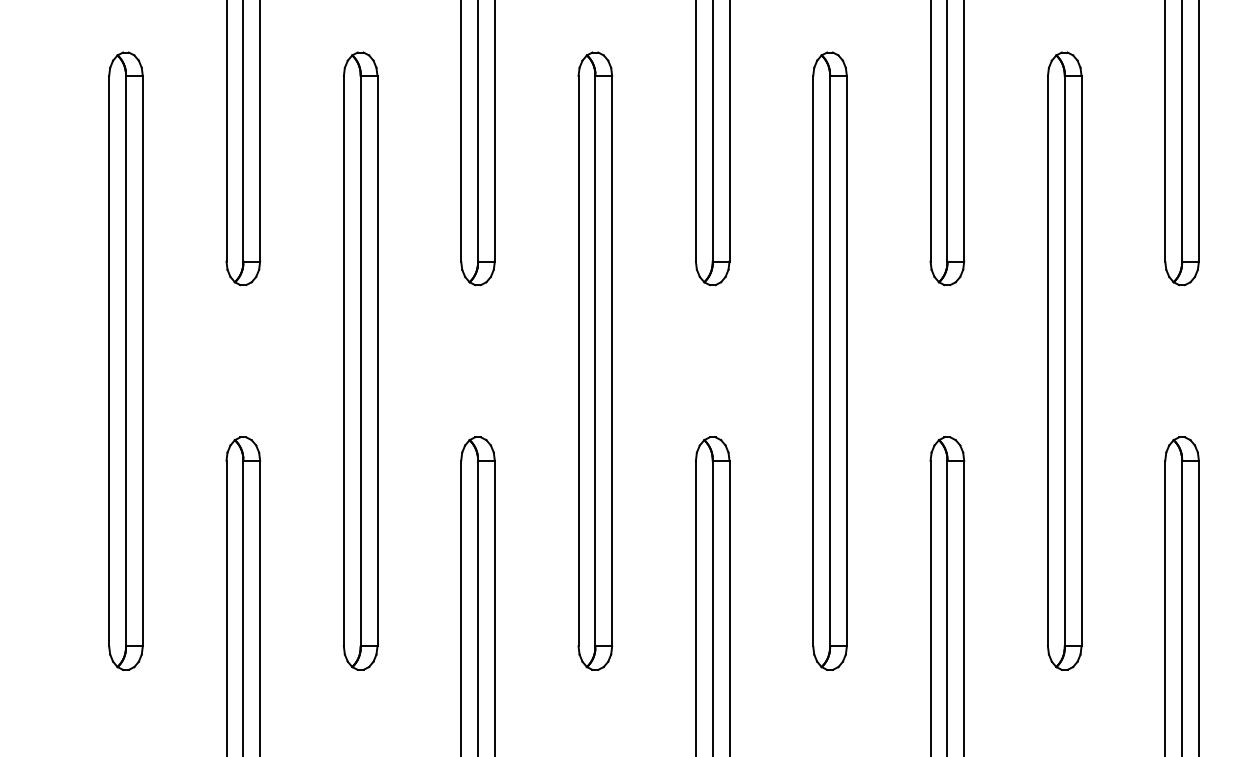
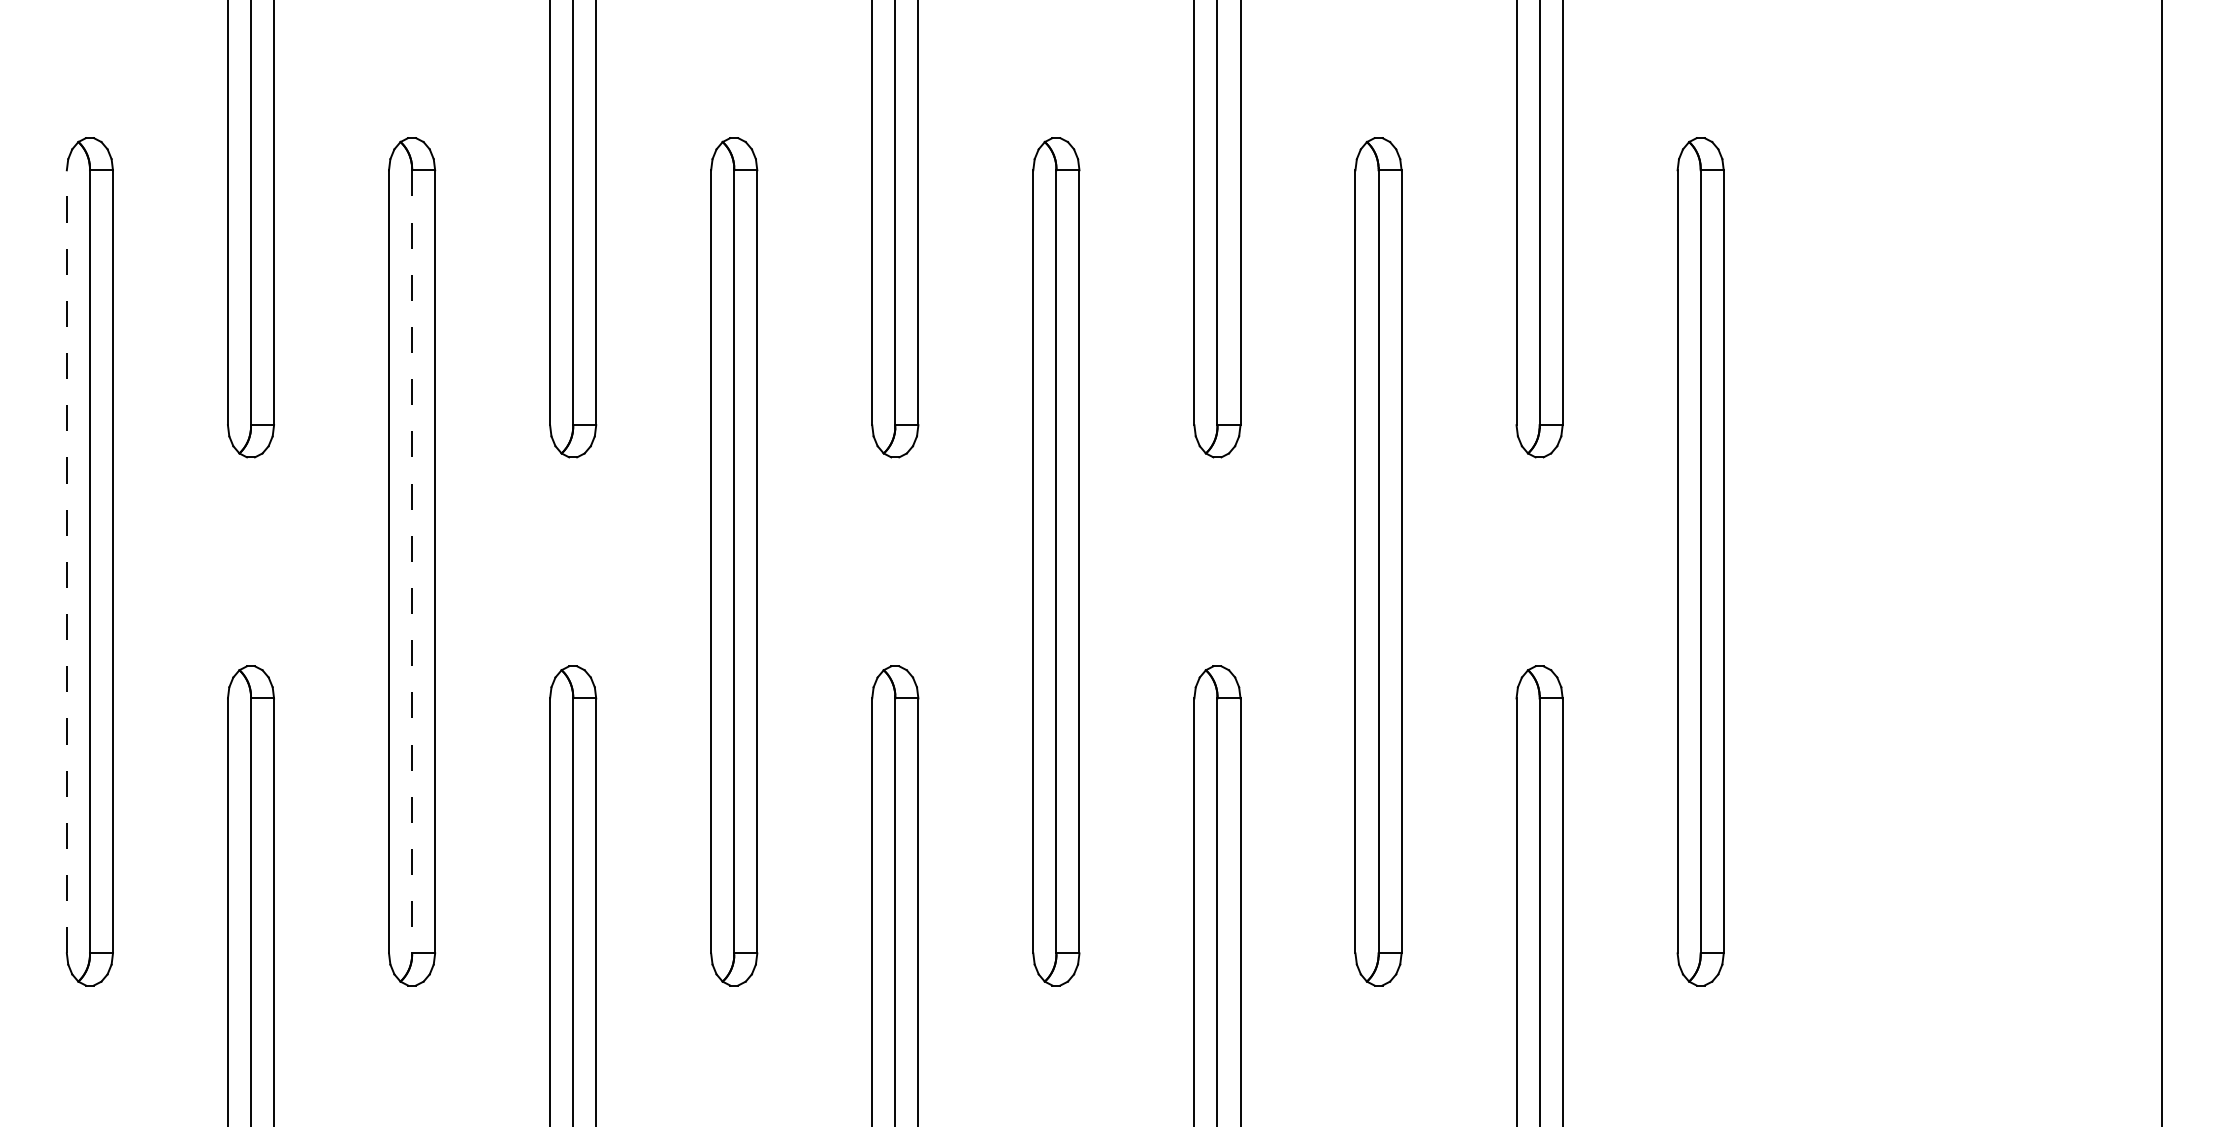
line: (108, 360) -> (66, 561), solid -> dashed
line: (360, 360) -> (412, 561), solid -> dashed

